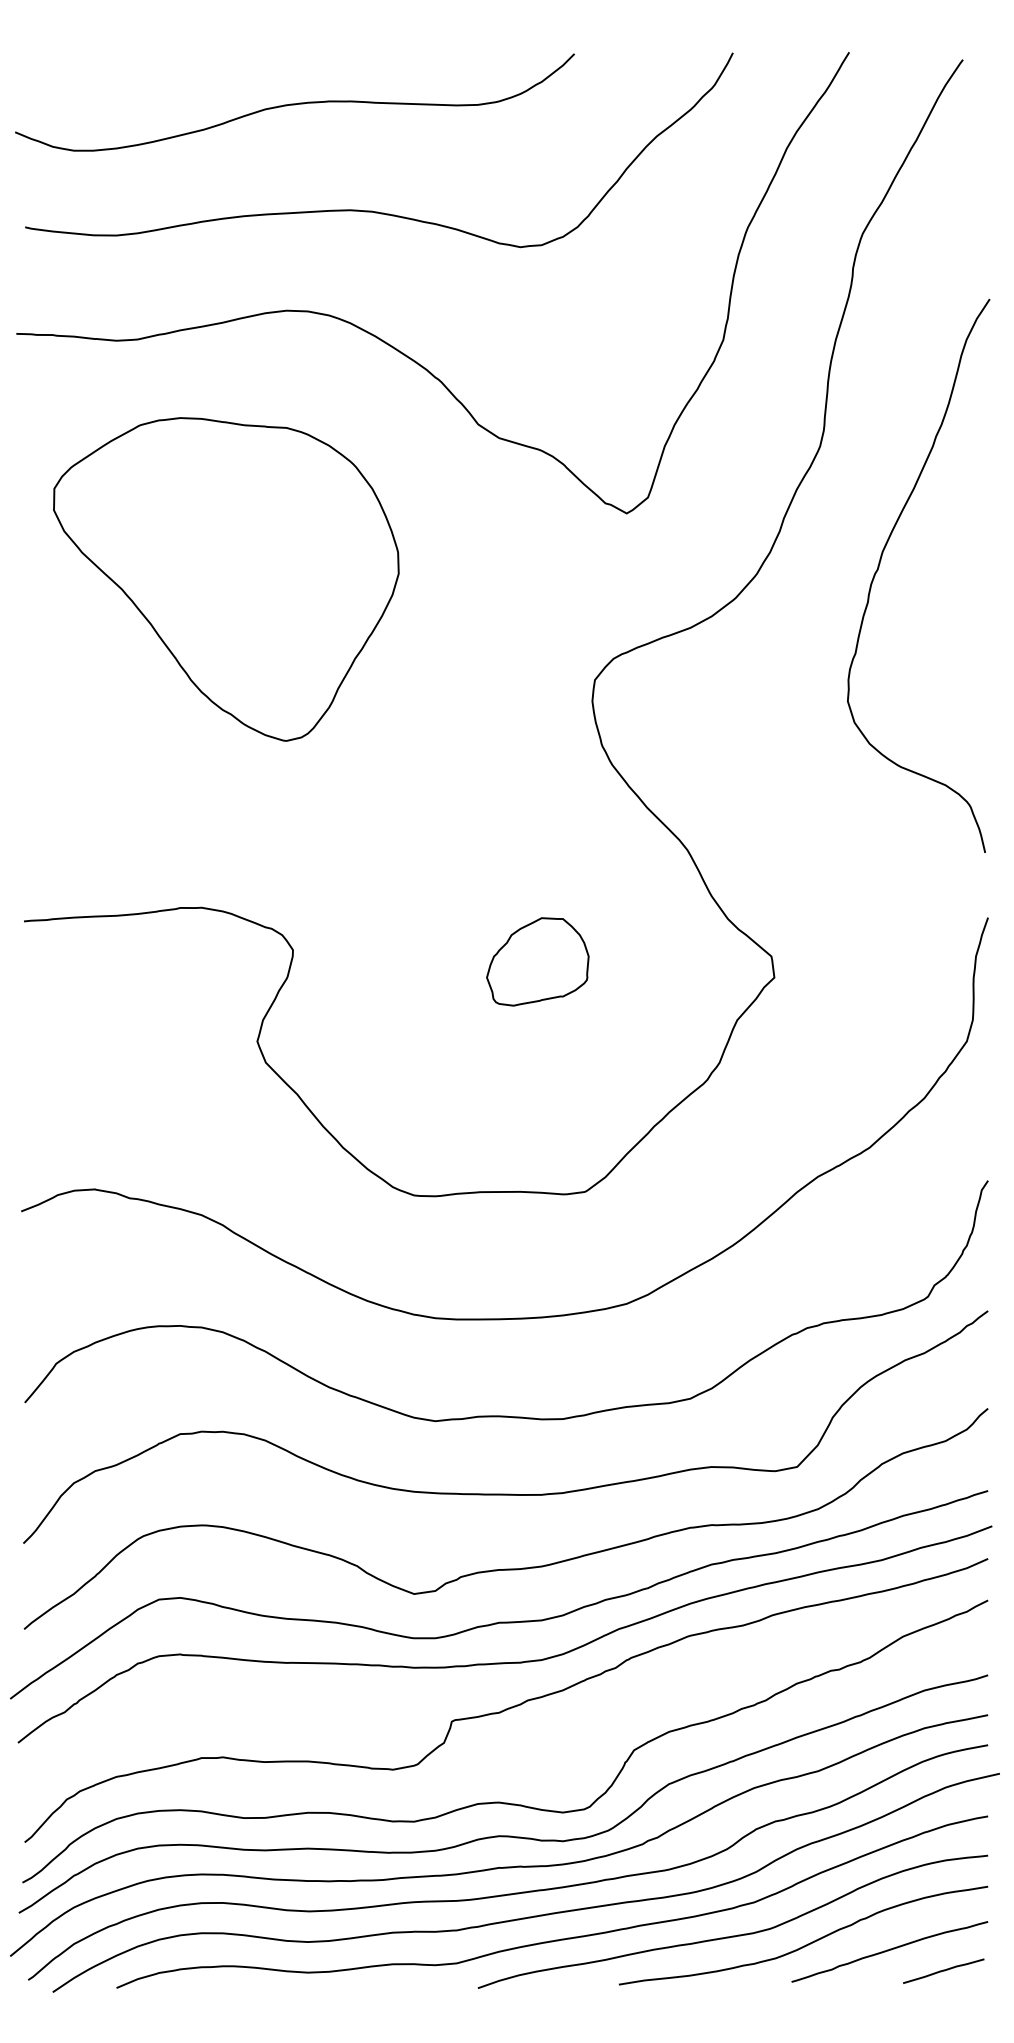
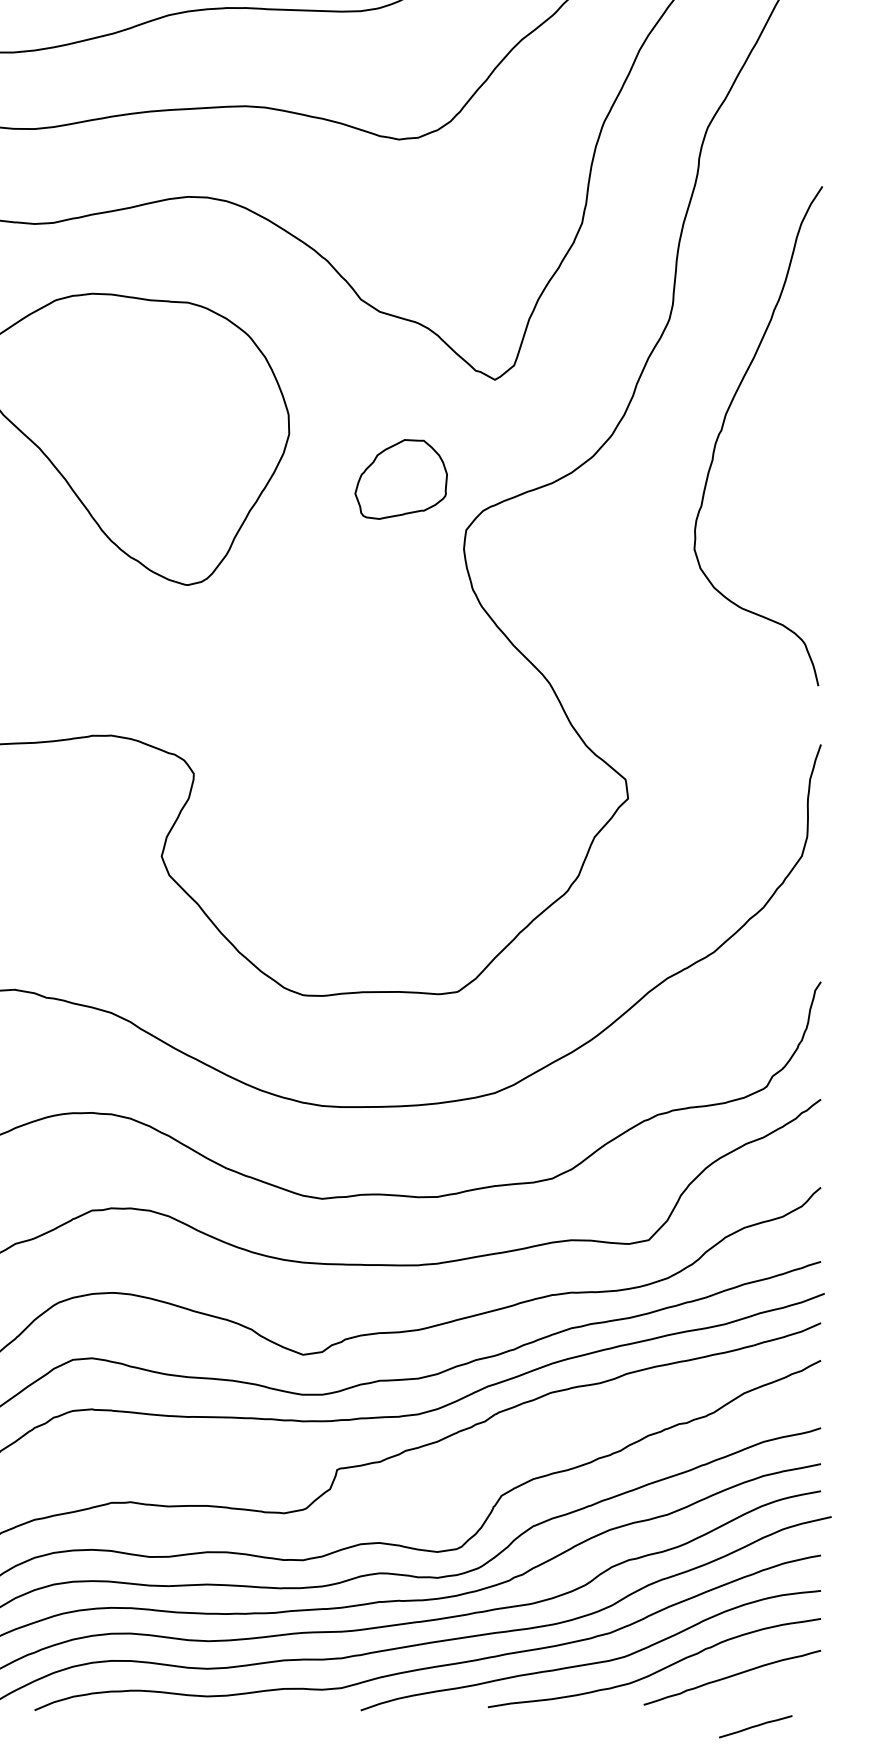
part: (537, 961) -> (400, 479), moved
curve: (943, 1970) -> (755, 1726), moved

